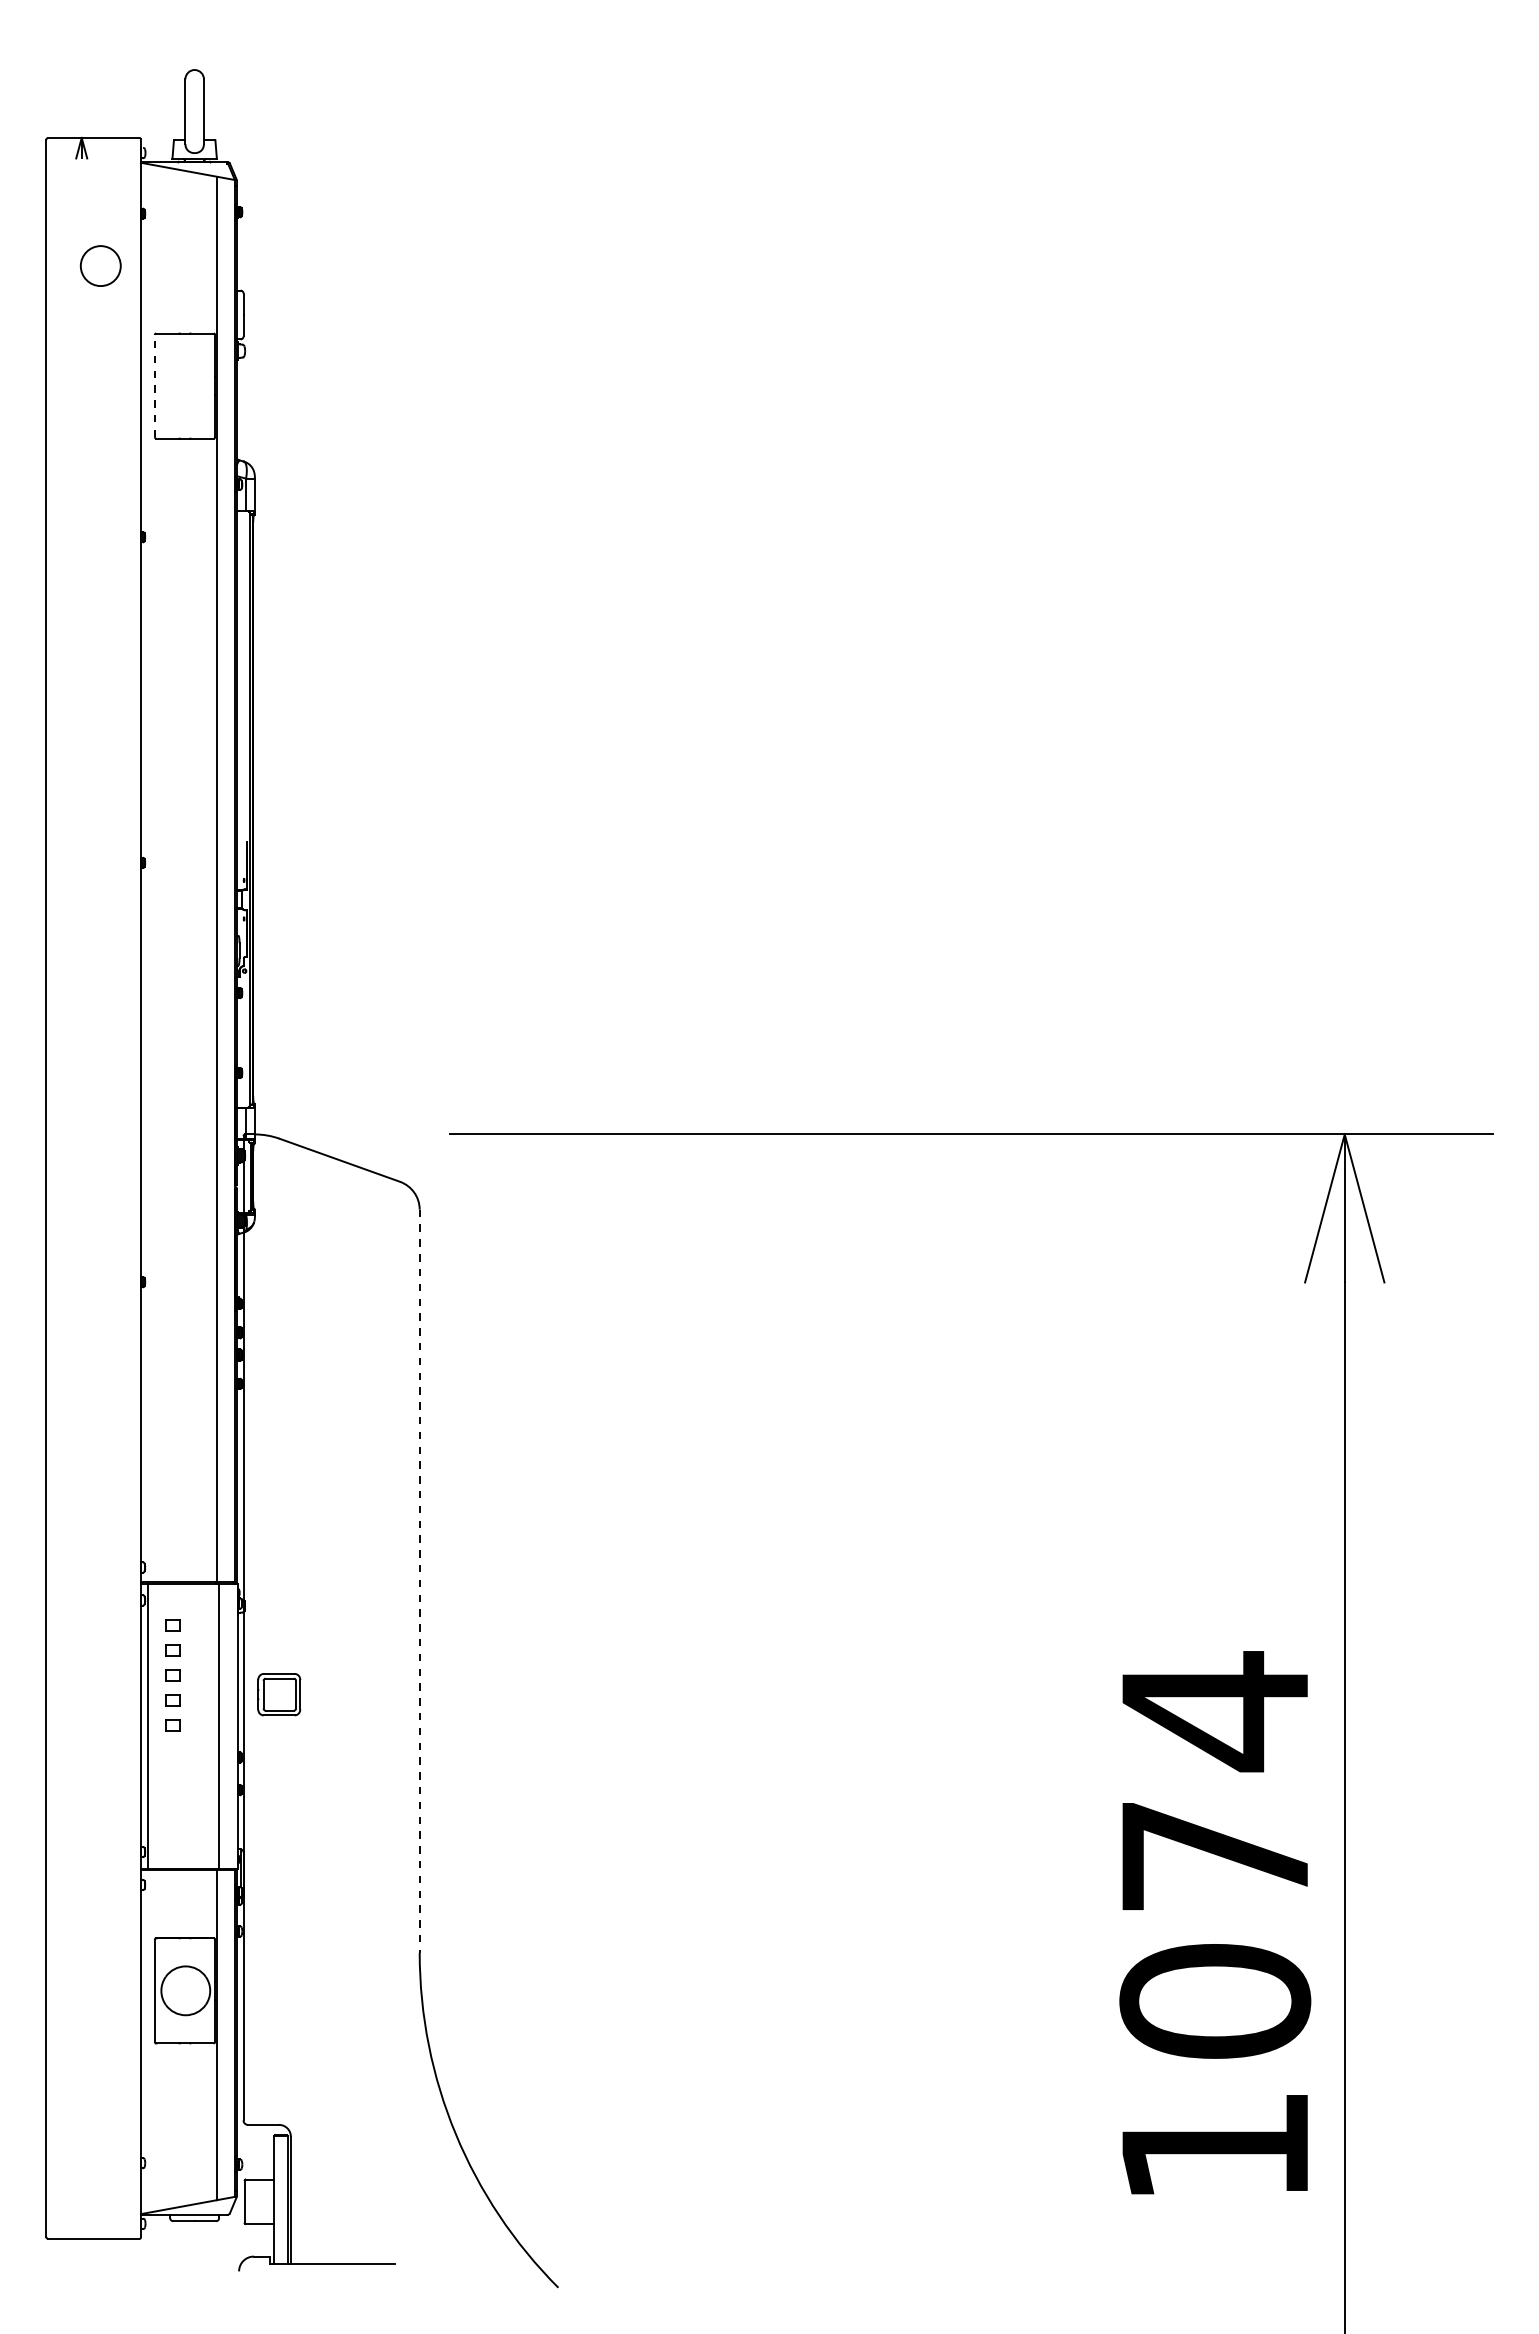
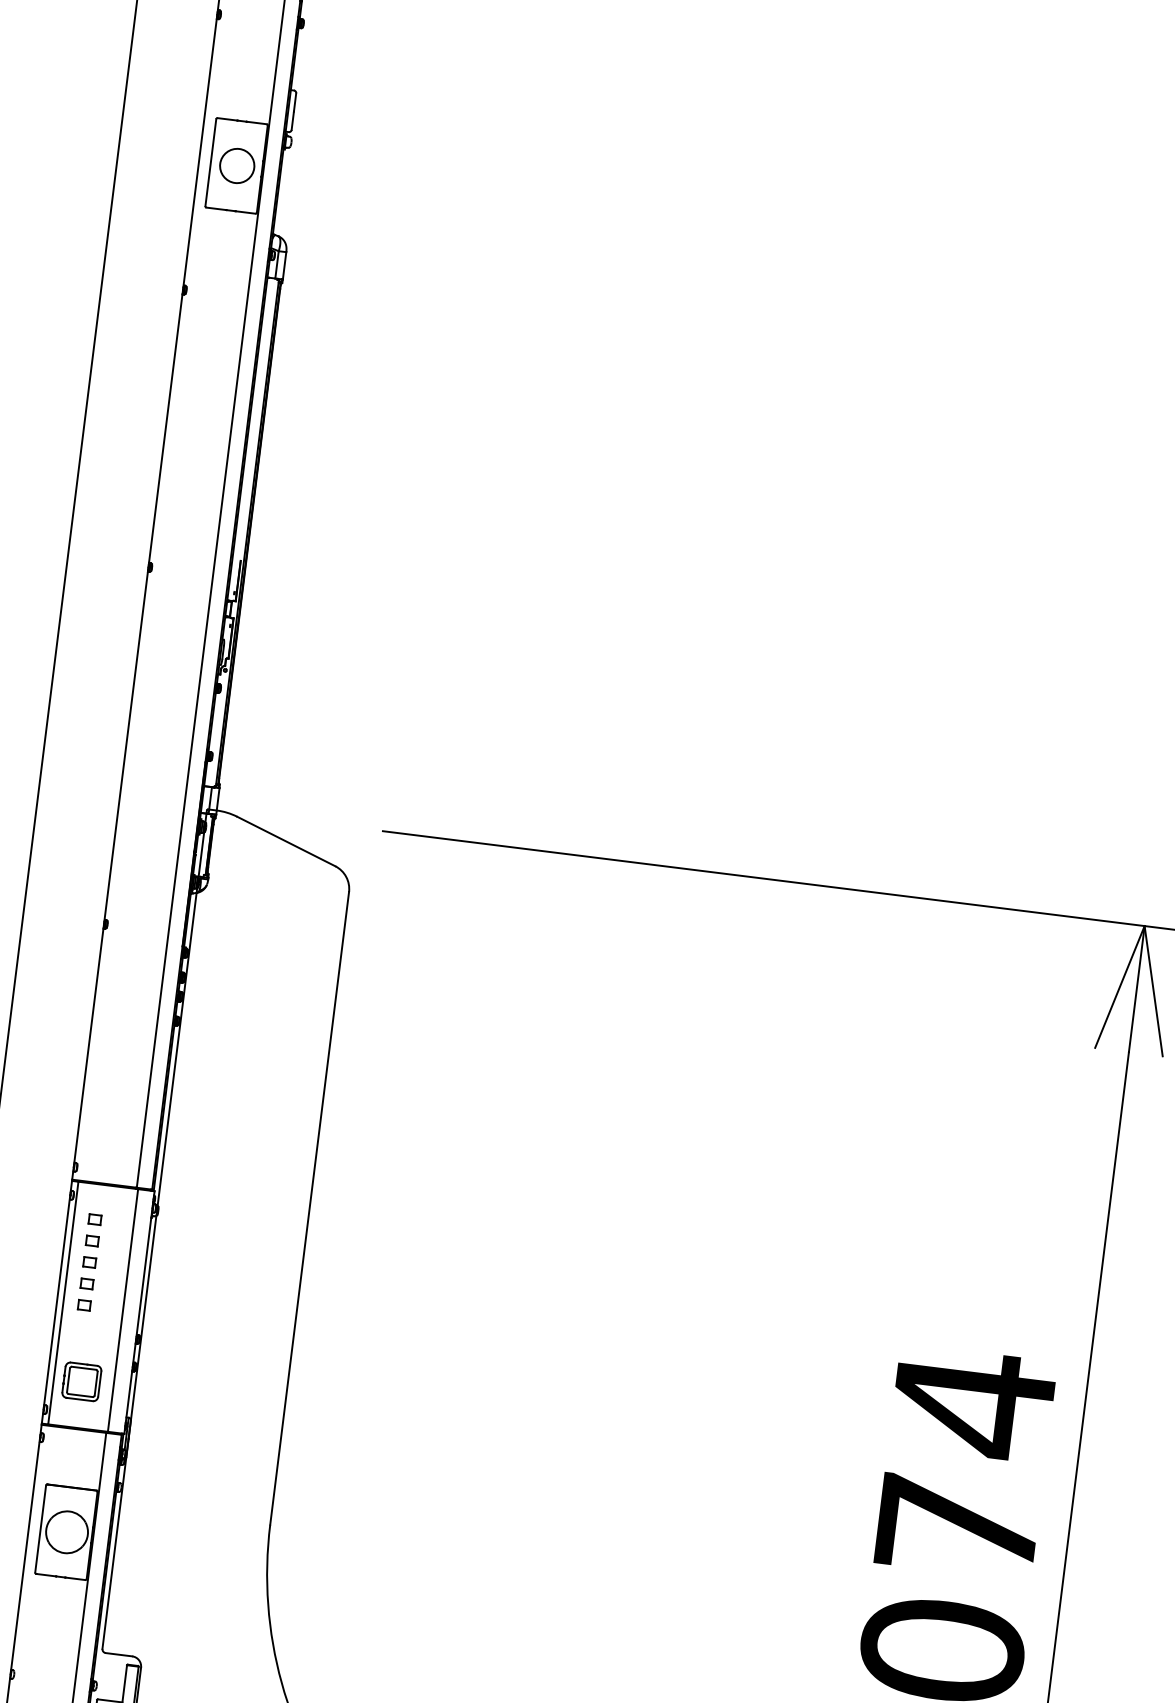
circle: (100, 265) -> (237, 165), moved
line: (154, 385) -> (210, 162), dashed -> solid
line: (419, 1581) -> (309, 1208), dashed -> solid
part: (279, 1694) -> (82, 1381), moved

